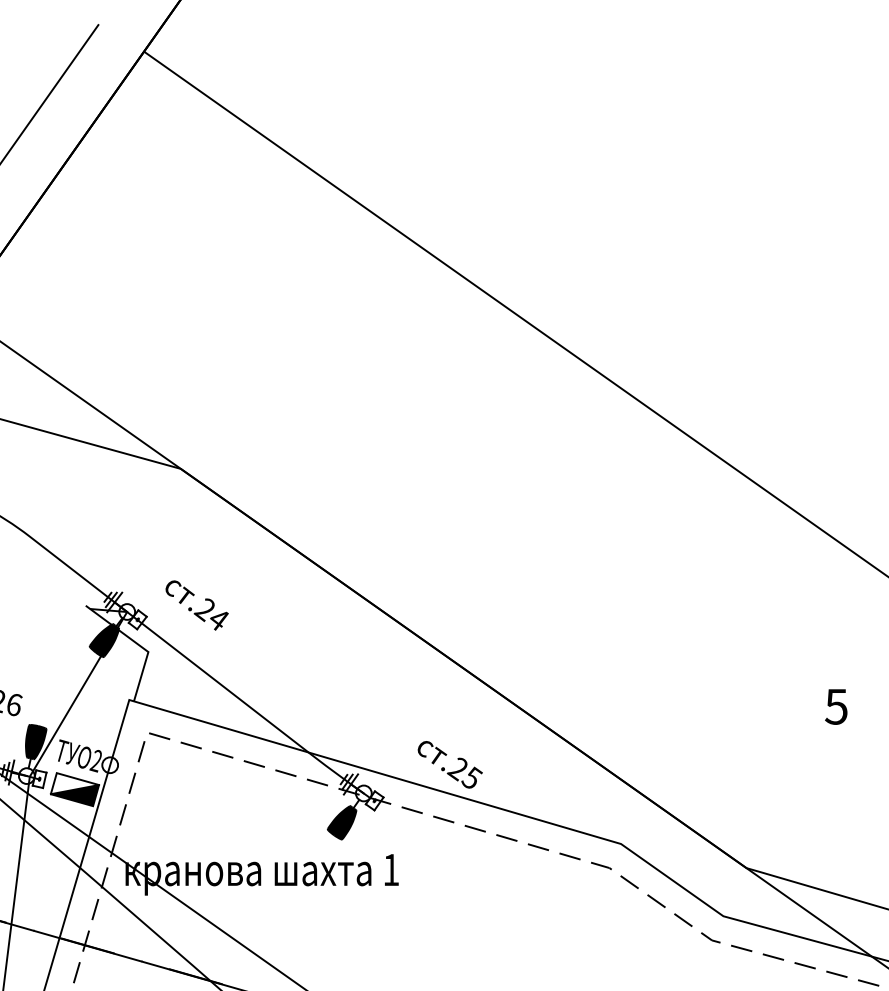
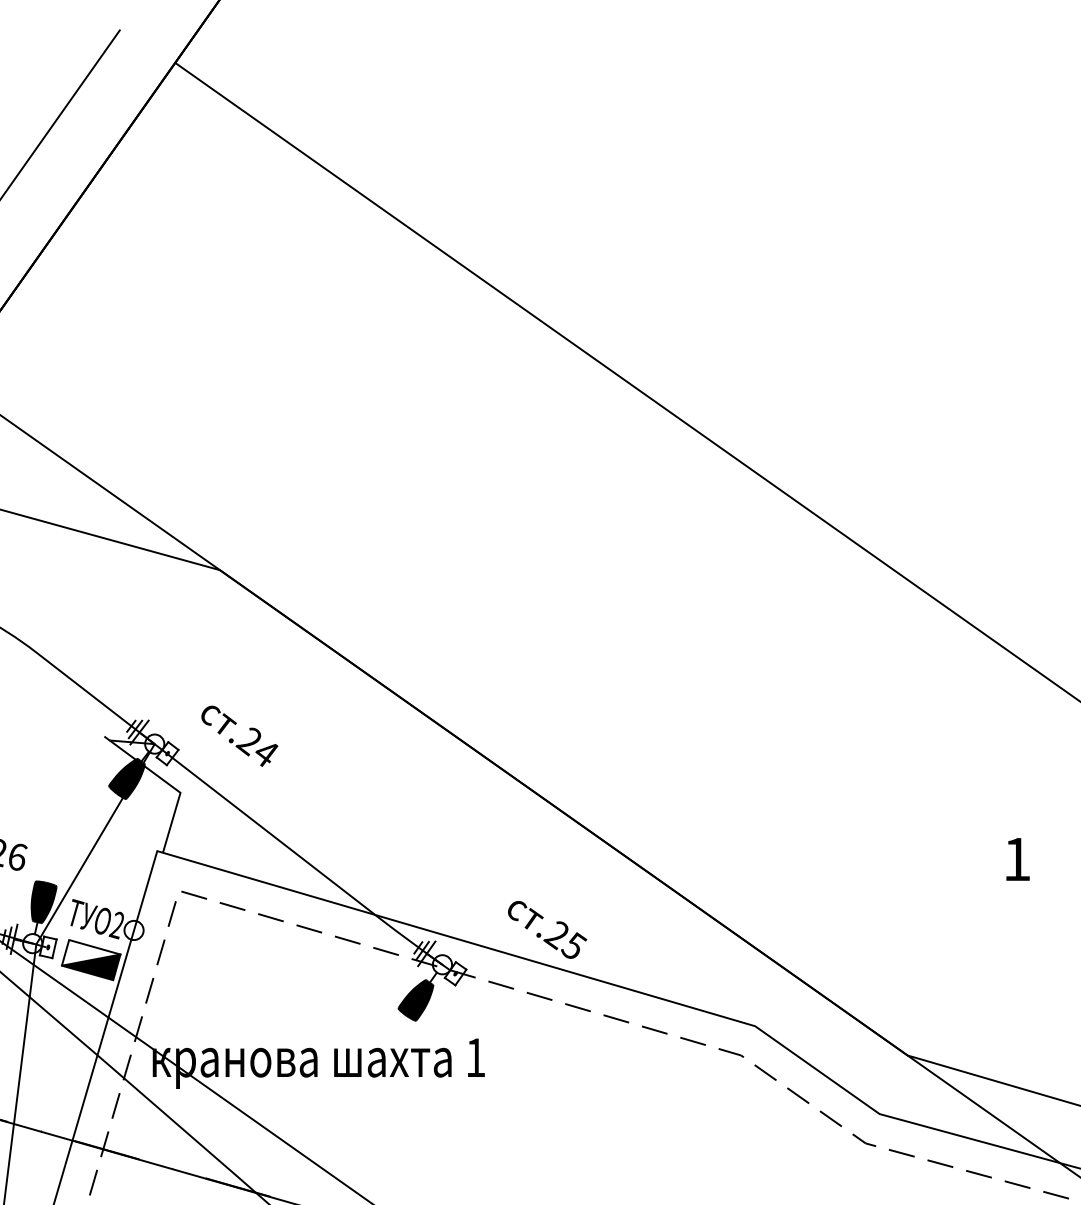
text: (836, 706) -> (1016, 859), 5 -> 1

